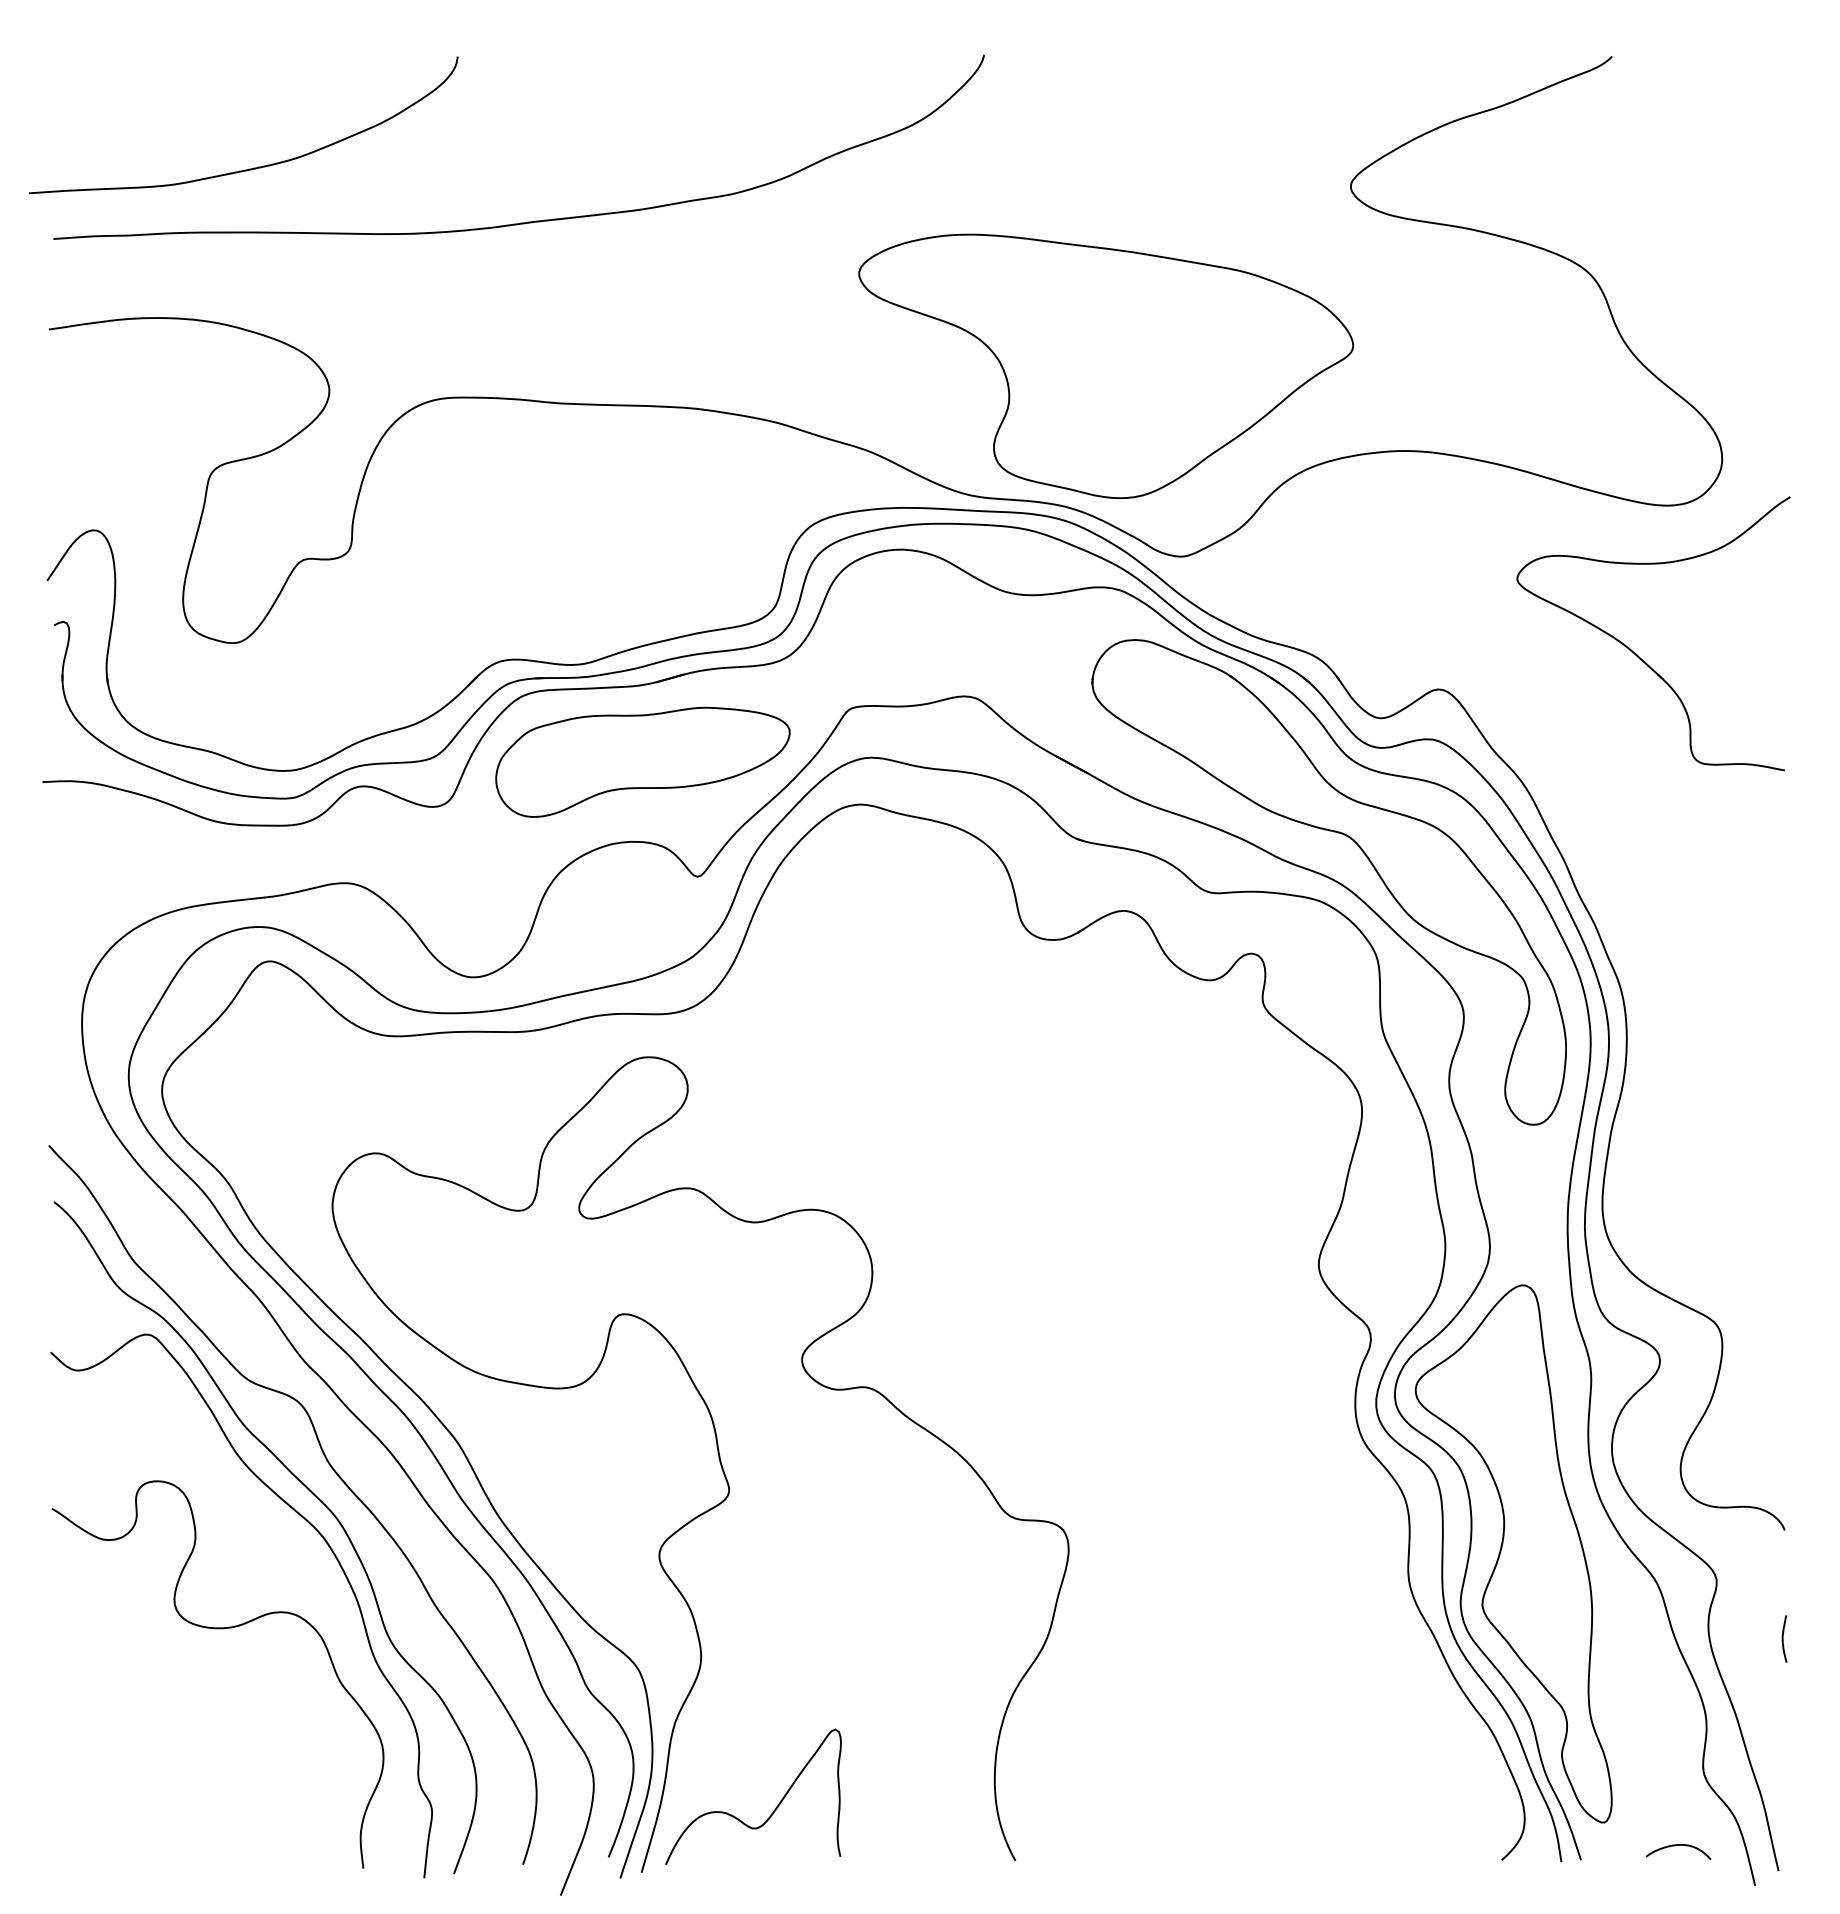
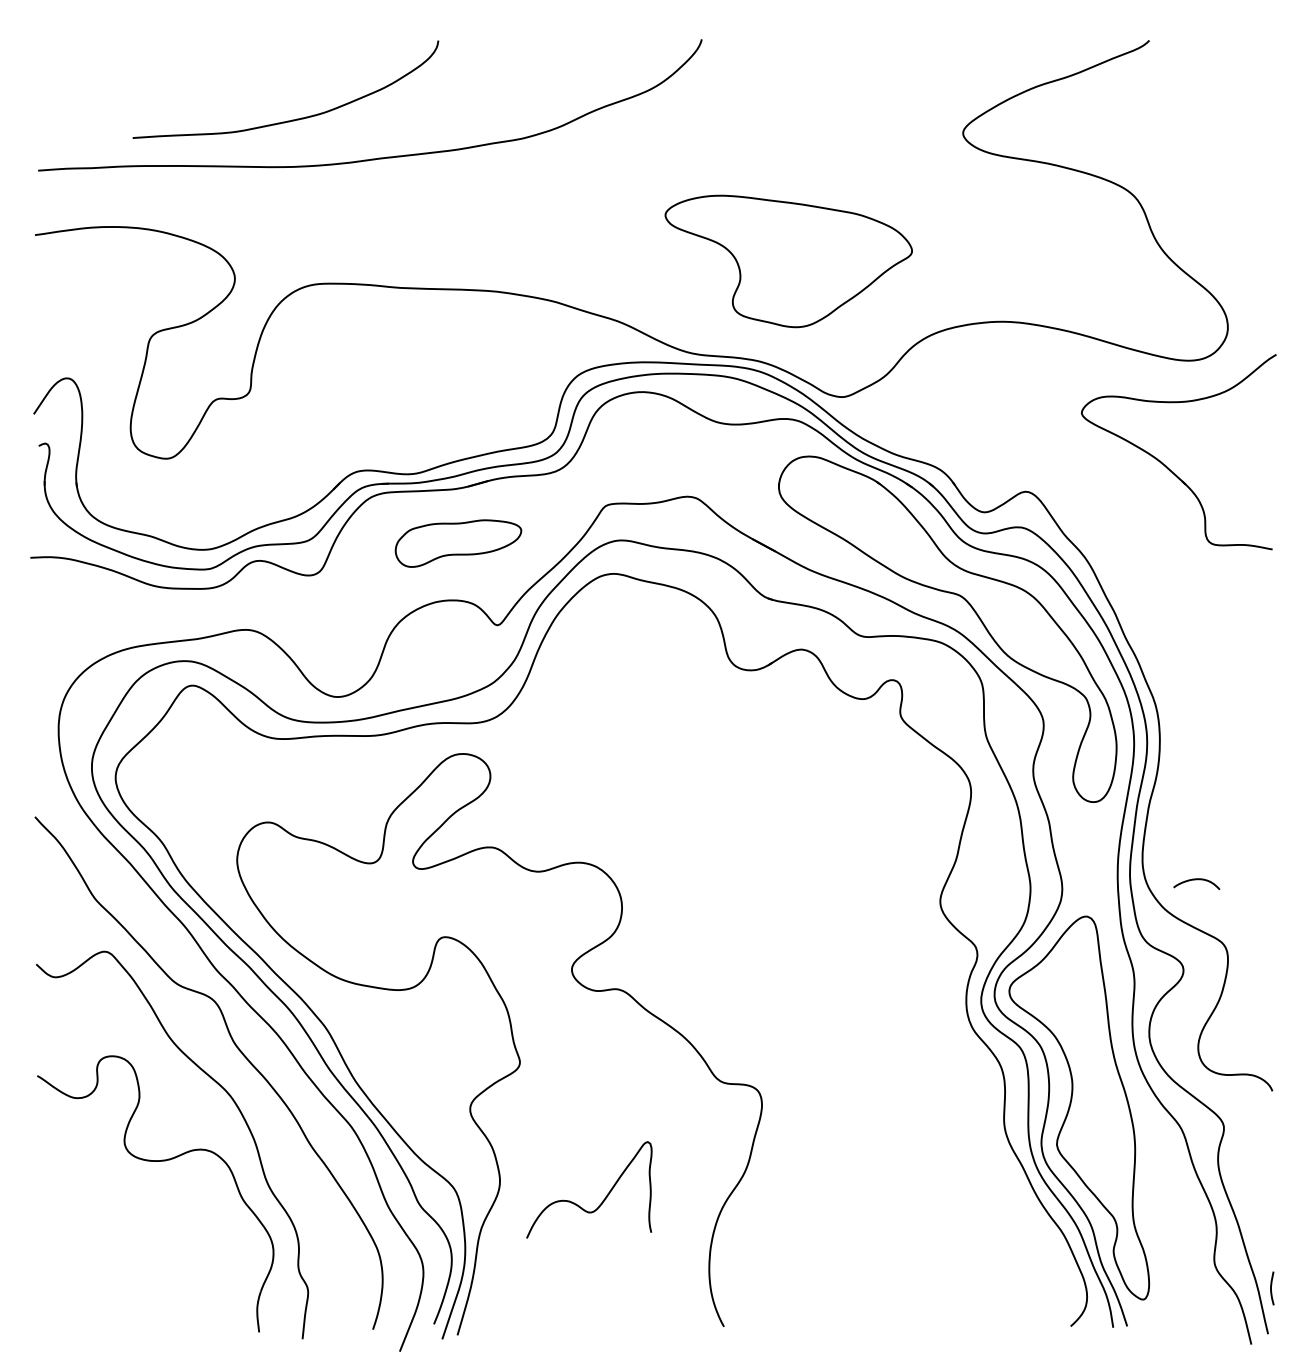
curve: (254, 167) -> (293, 119), moved
part: (1106, 366) -> (788, 261), size x0.7
part: (642, 761) -> (458, 543), size x0.6
curve: (310, 1492) -> (221, 1064), removed
curve: (1783, 1638) -> (1271, 1288), moved
curve: (773, 1810) -> (603, 1199), moved
curve: (1675, 1846) -> (1194, 880), moved

